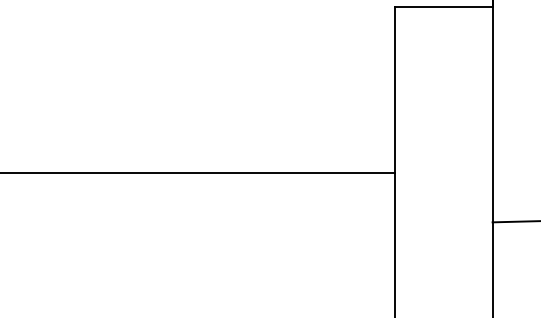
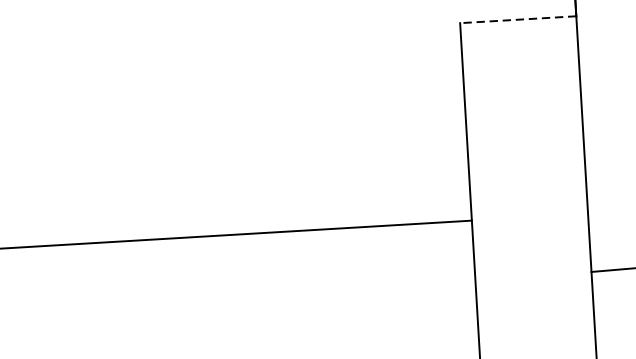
line: (443, 7) -> (518, 20), solid -> dashed

